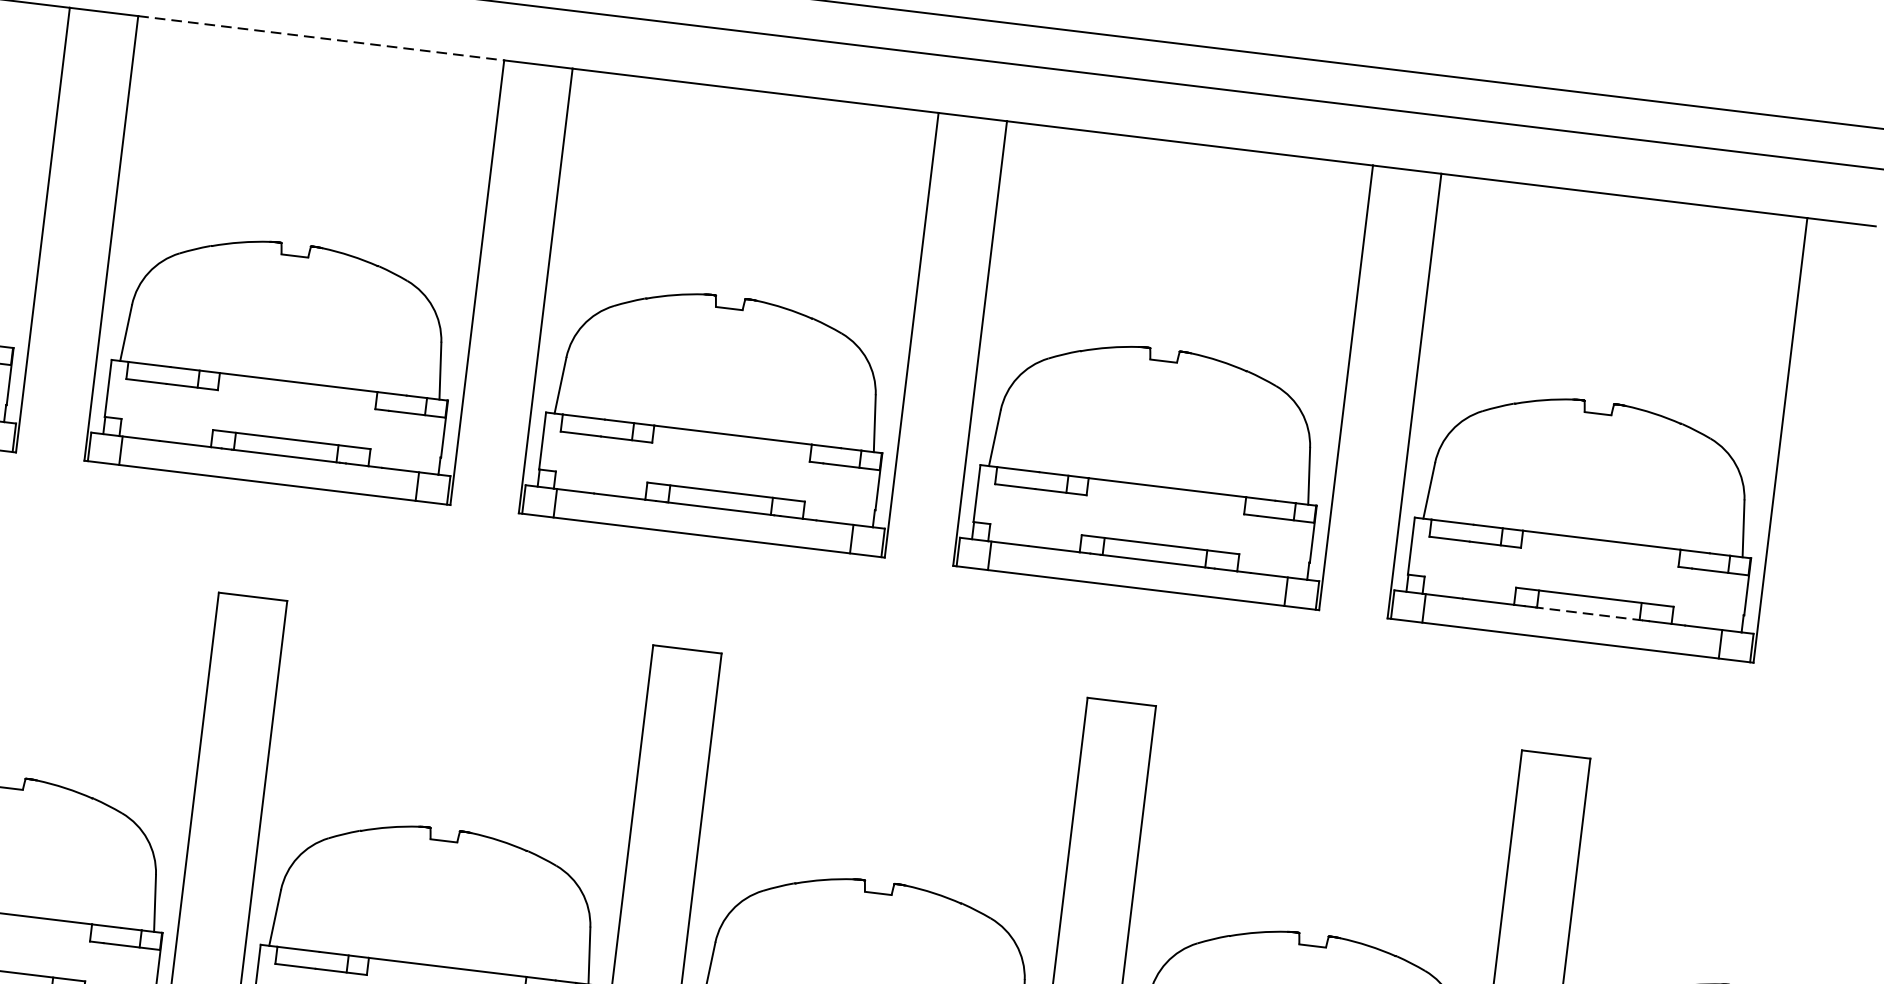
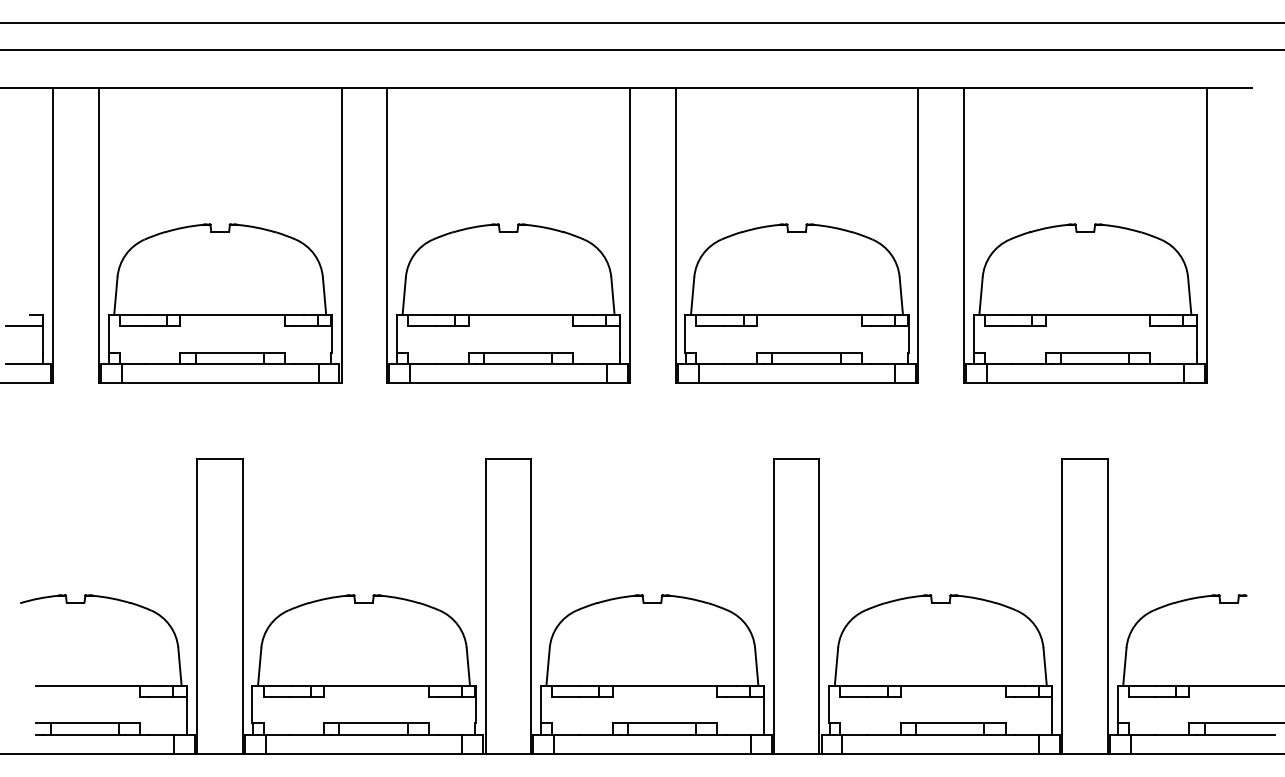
line: (321, 38) -> (220, 87), dashed -> solid
line: (1589, 613) -> (1095, 363), dashed -> solid

